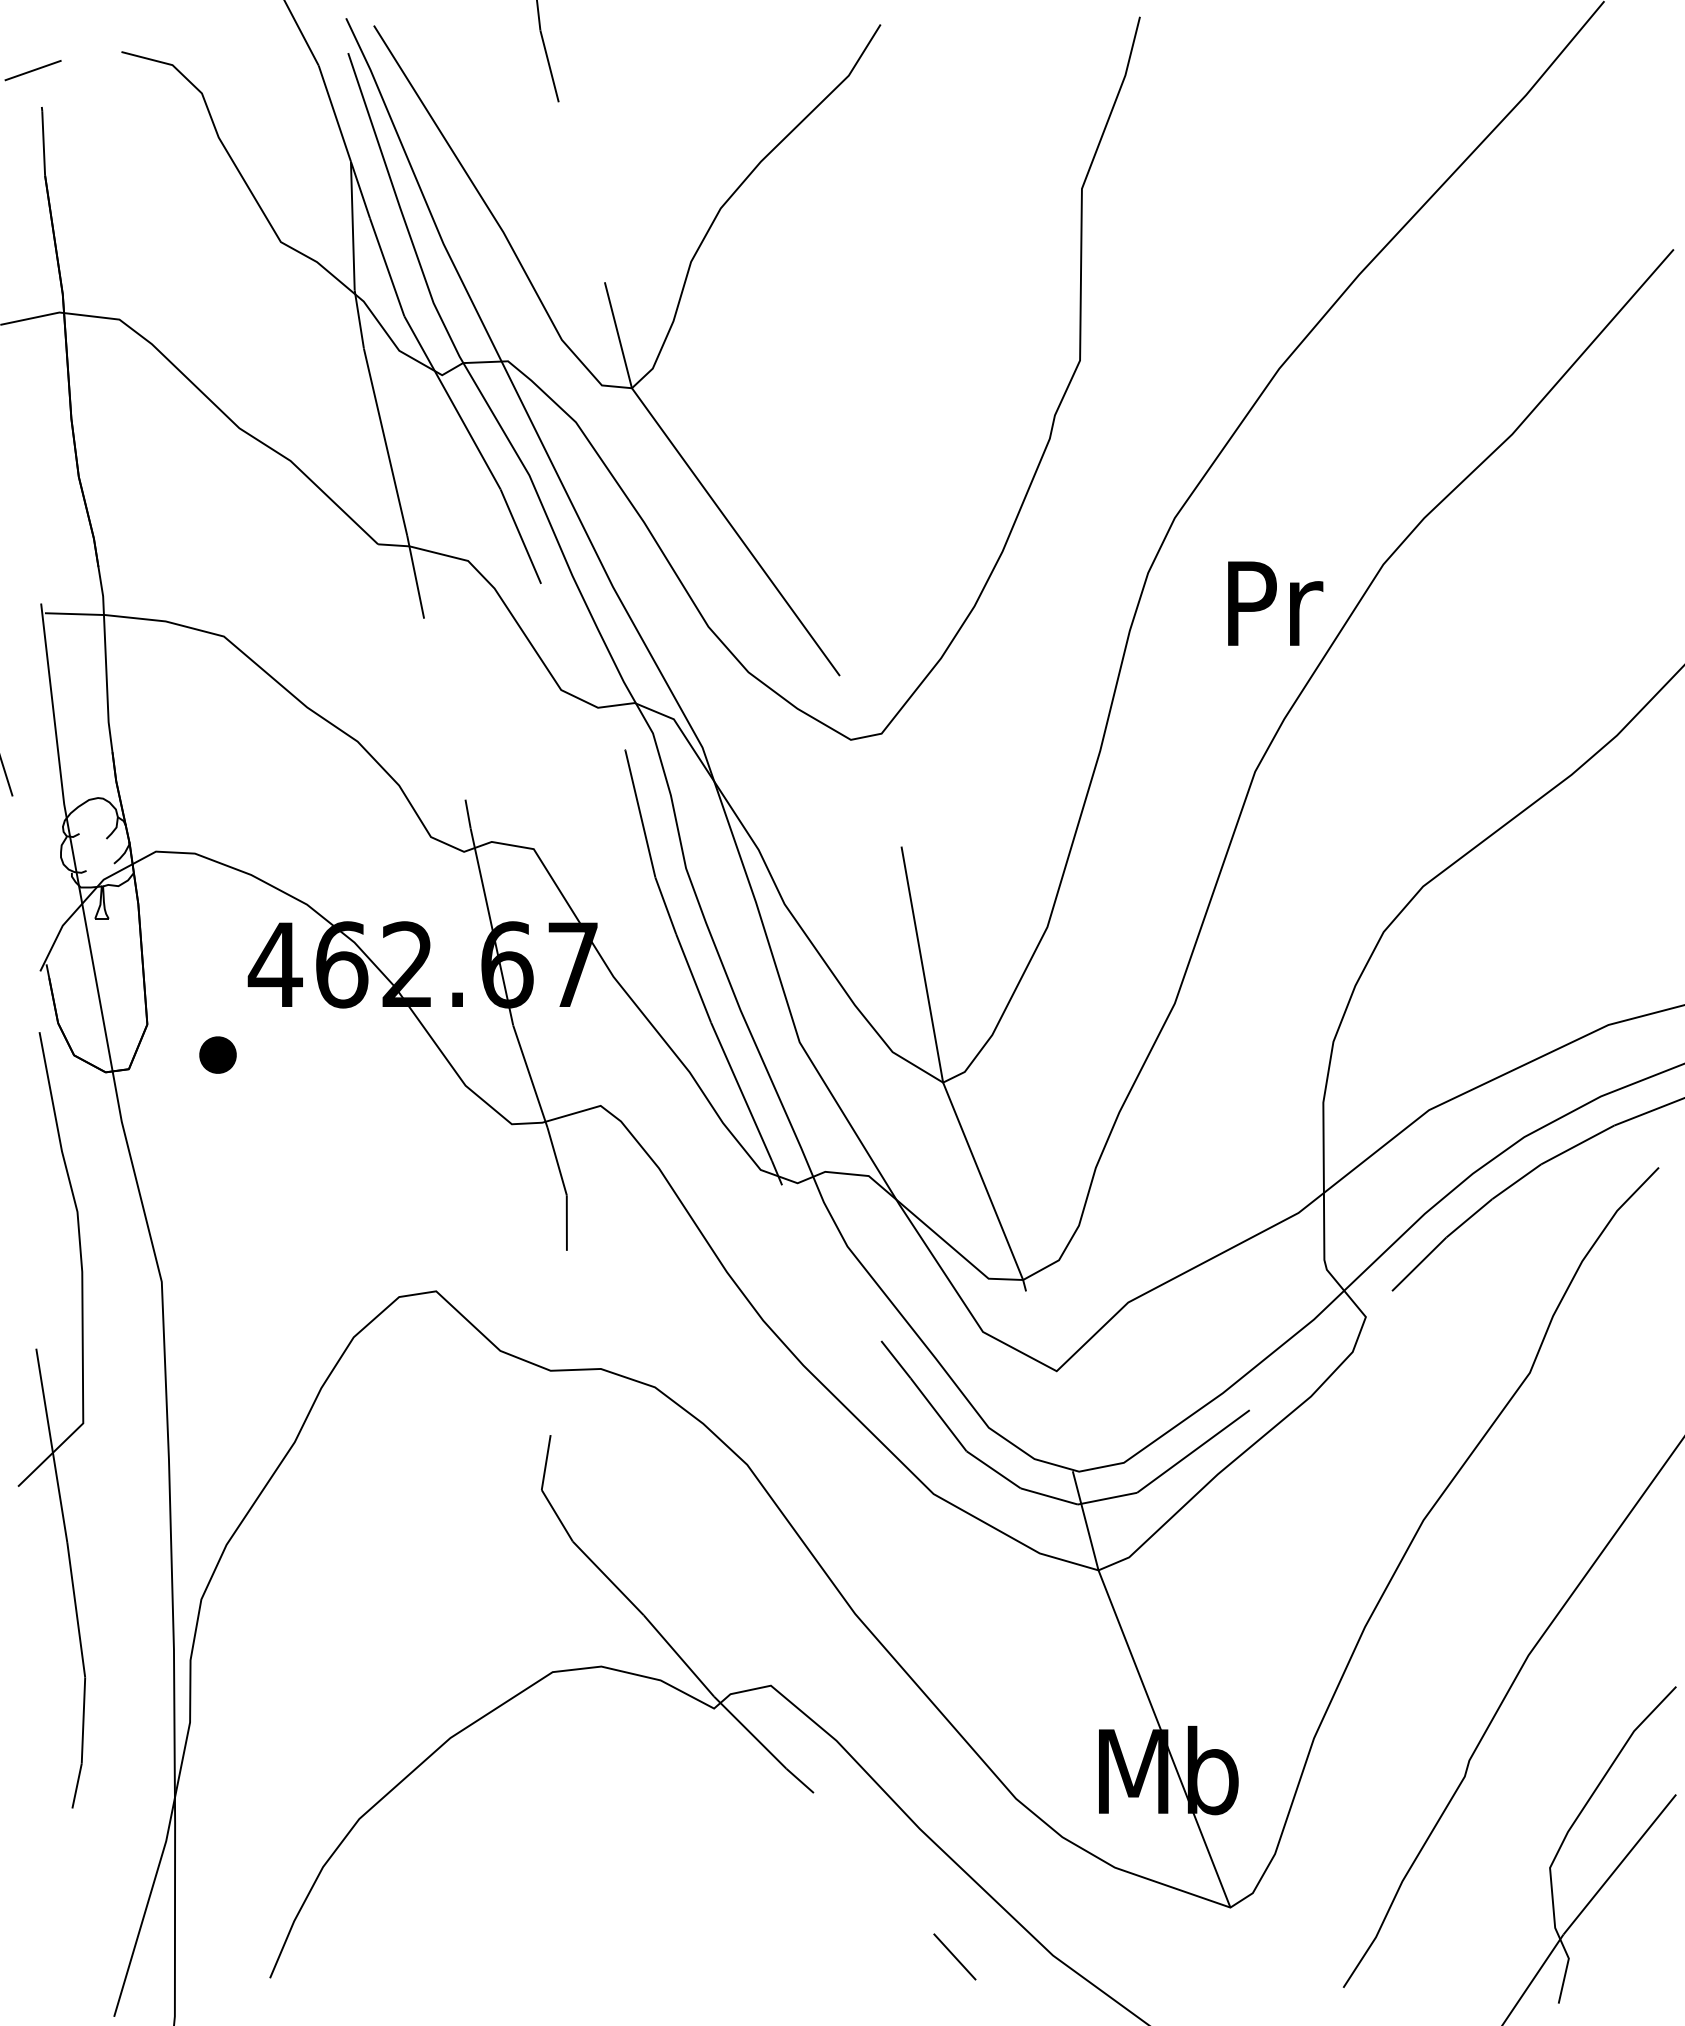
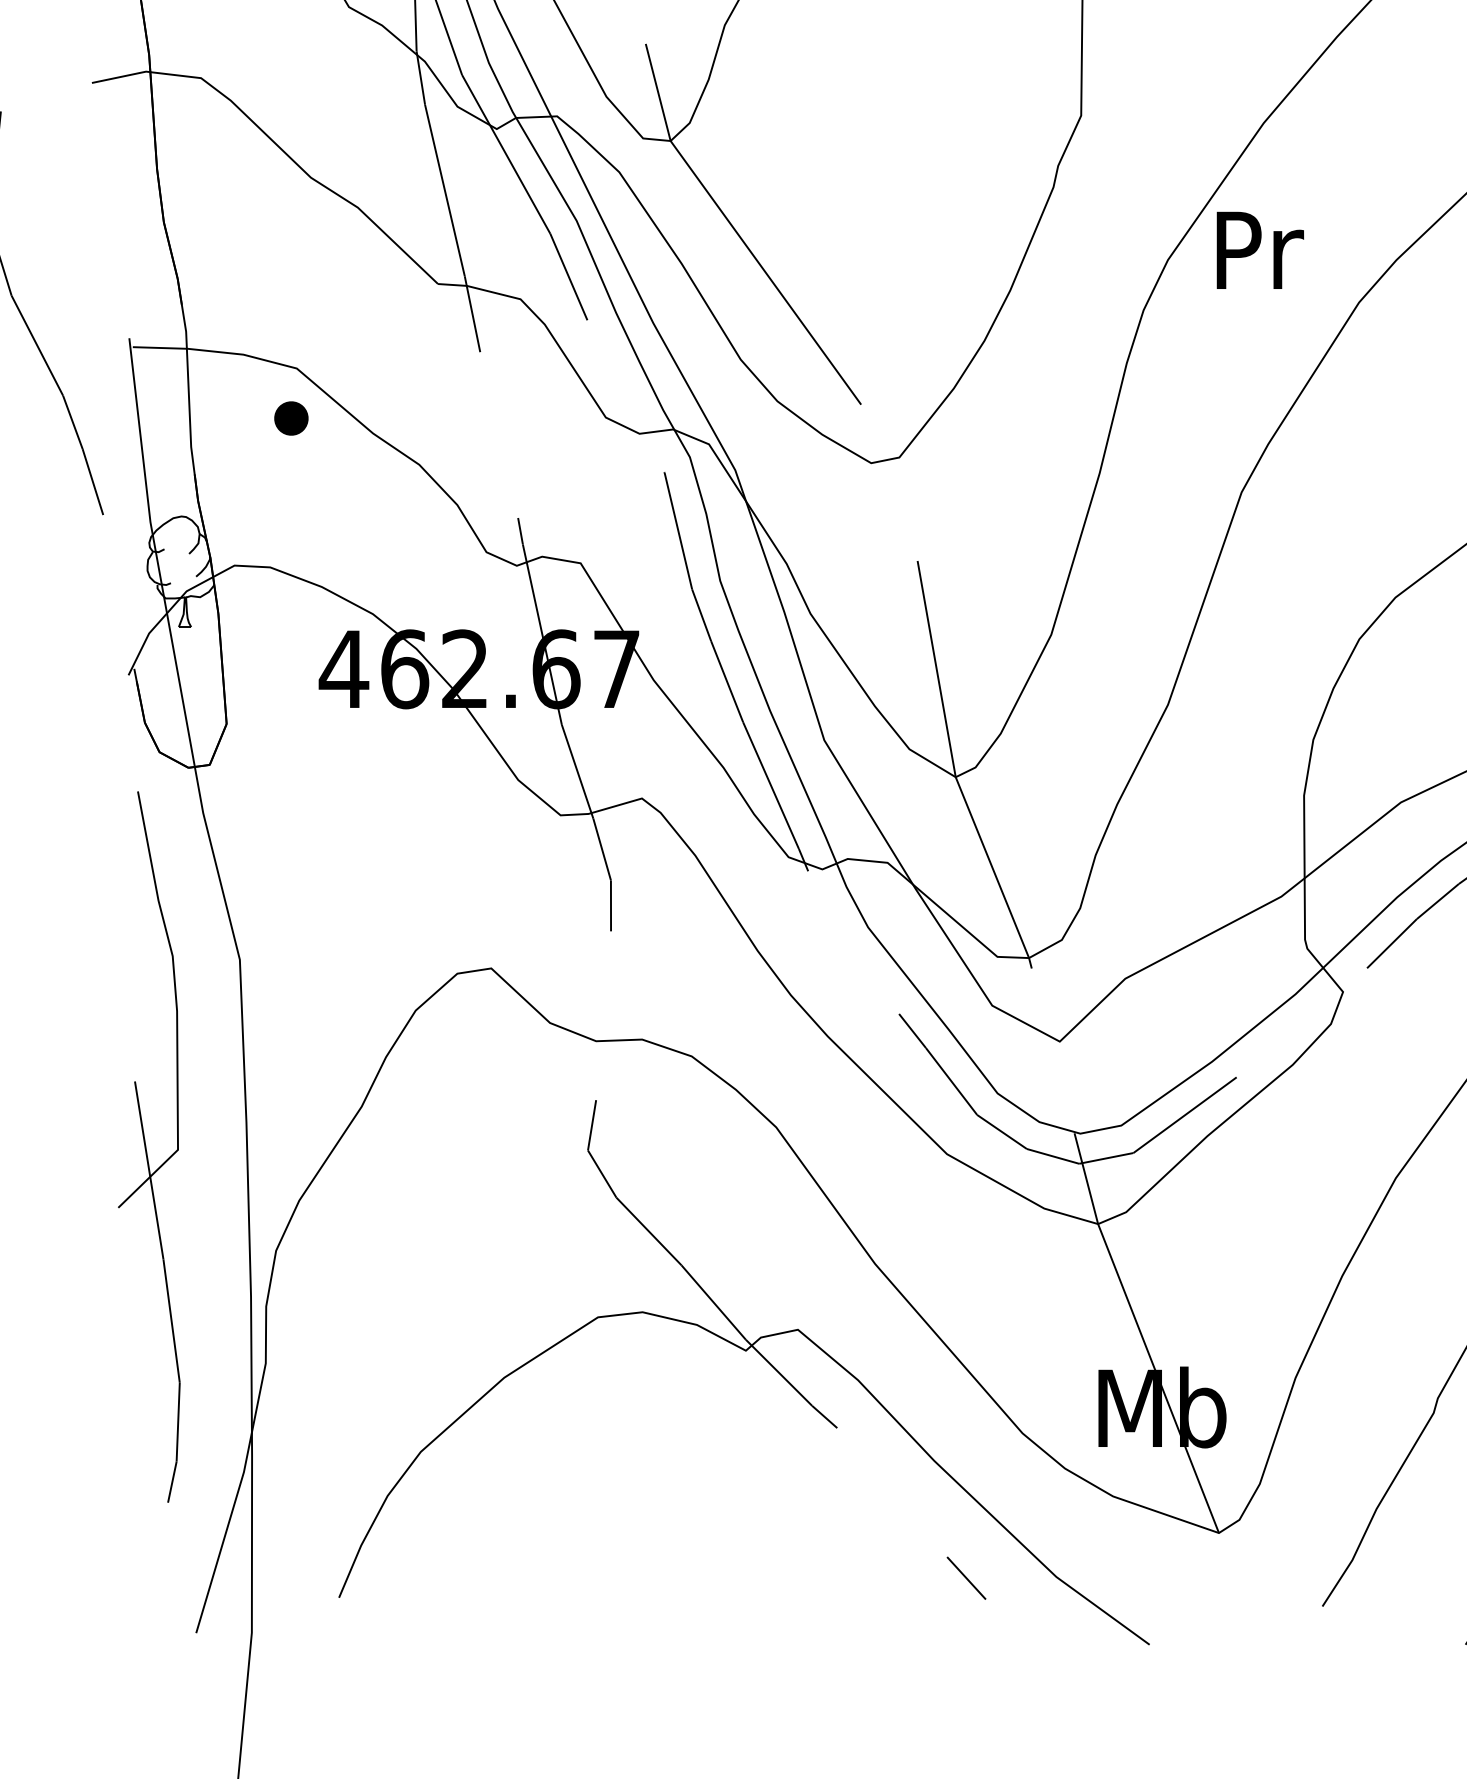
text: (1275, 603) -> (1260, 250), moved
part: (217, 1054) -> (290, 417), moved
part: (51, 1420) -> (148, 1147), moved

